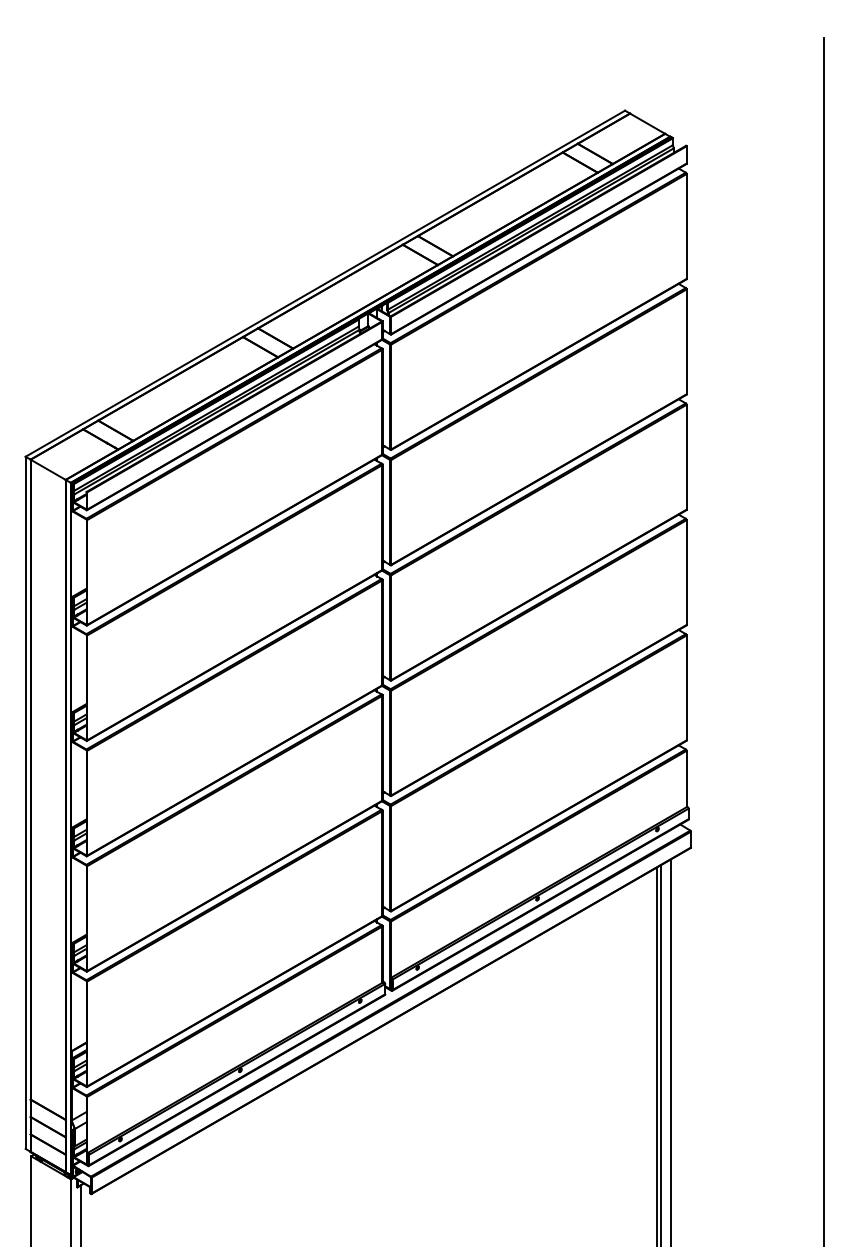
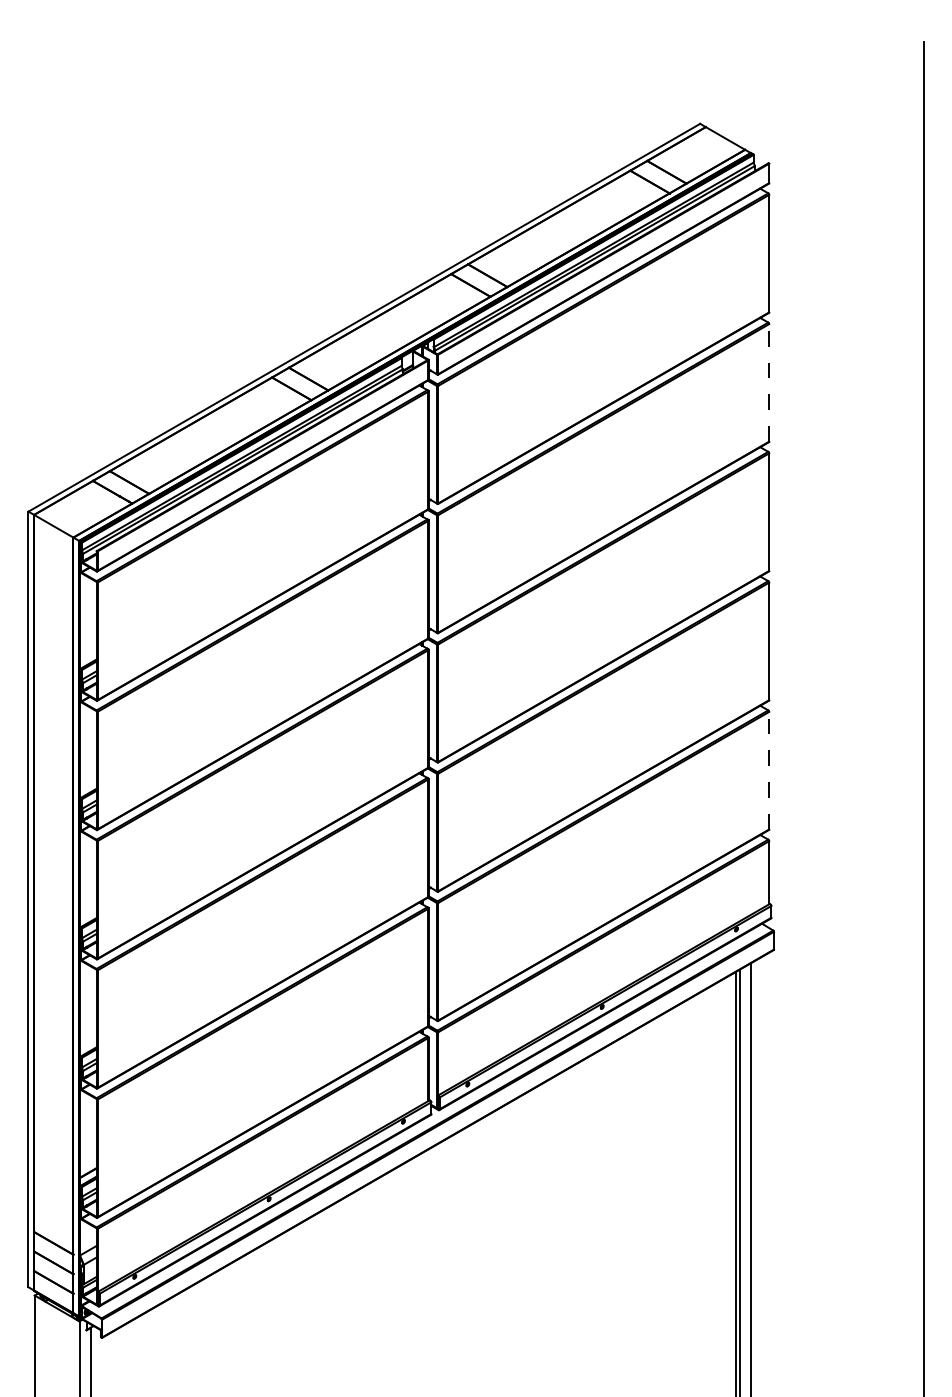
line: (686, 341) -> (769, 382), solid -> dashed
line: (686, 687) -> (769, 770), solid -> dashed

